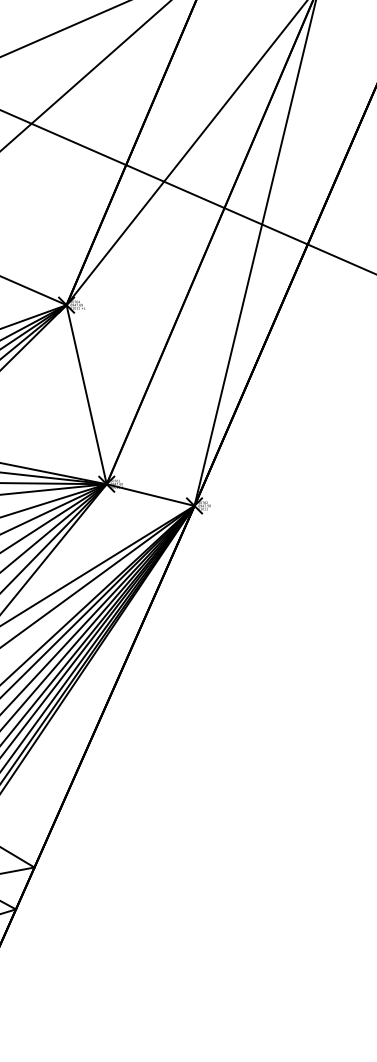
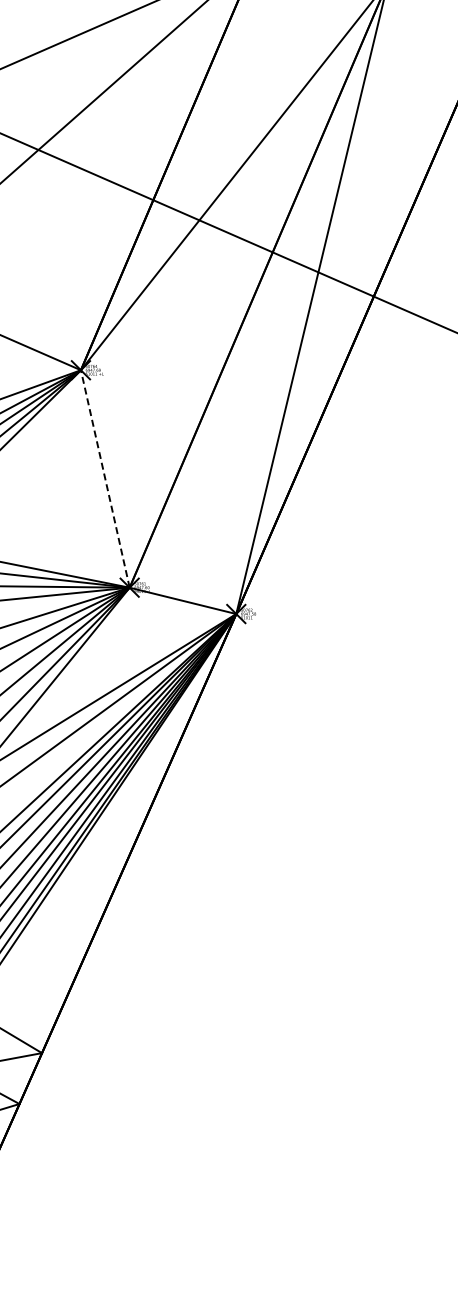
line: (86, 394) -> (105, 478), solid -> dashed

